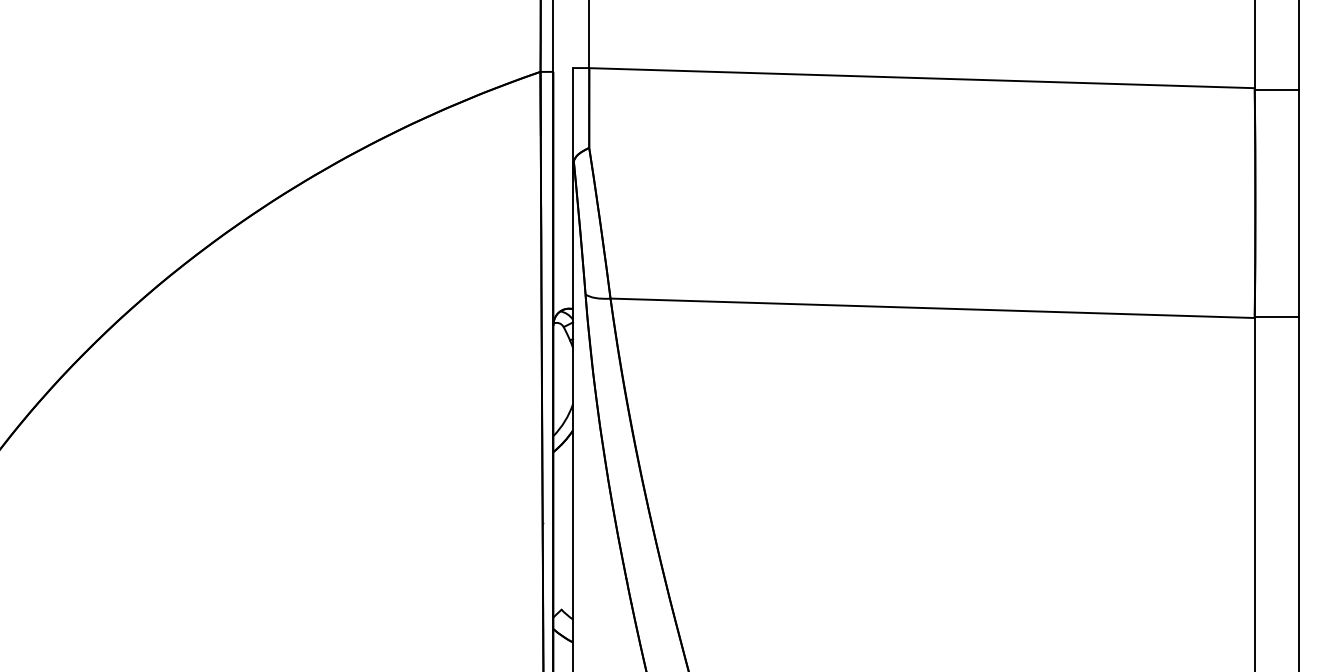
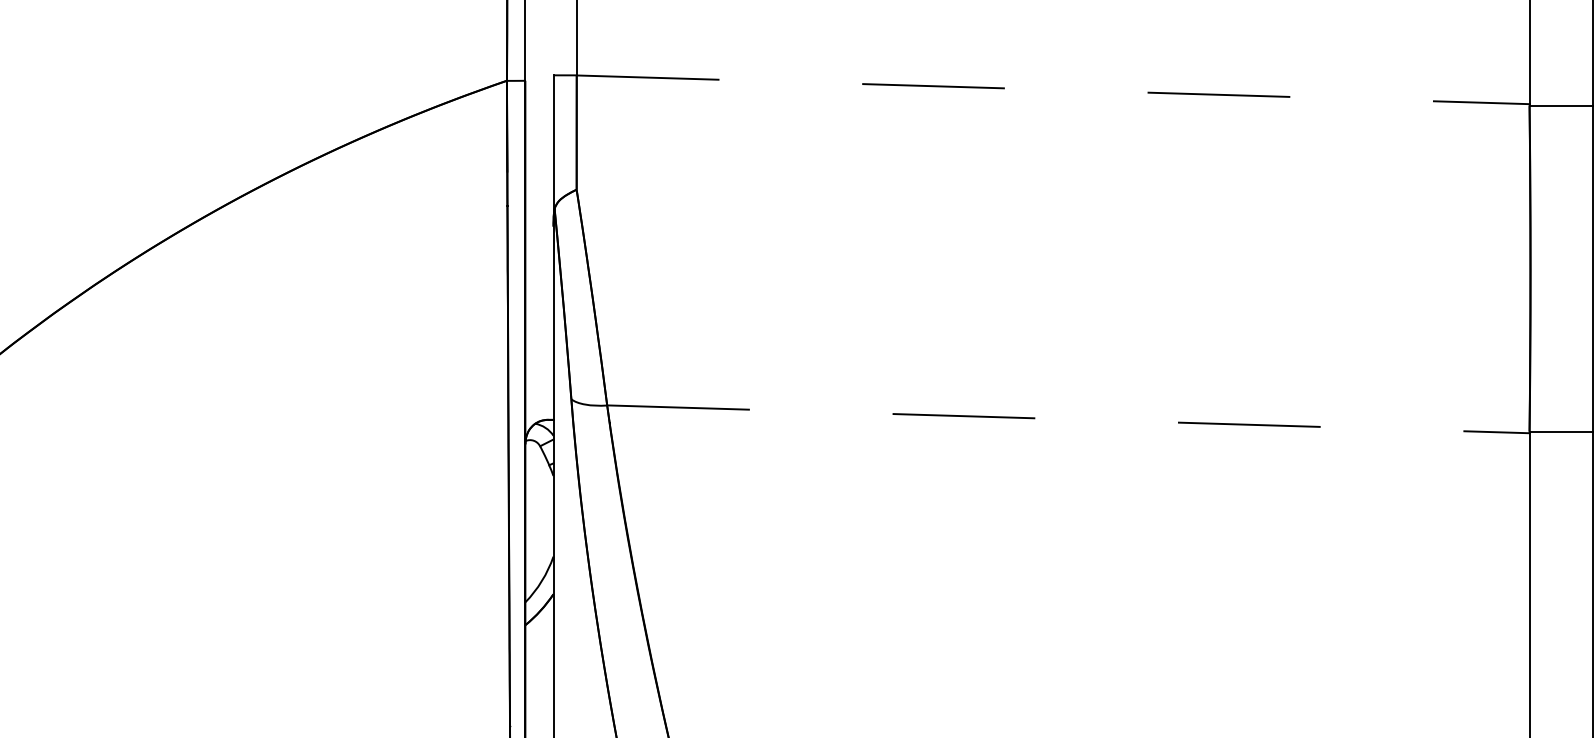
line: (922, 78) -> (1053, 90), solid -> dashed
line: (933, 308) -> (1069, 419), solid -> dashed

